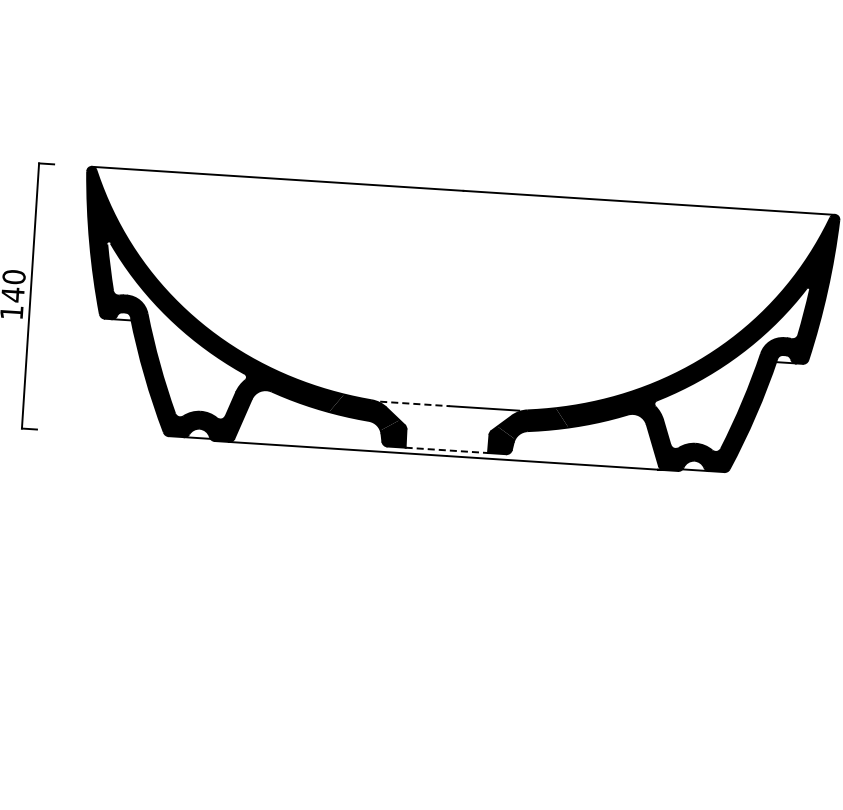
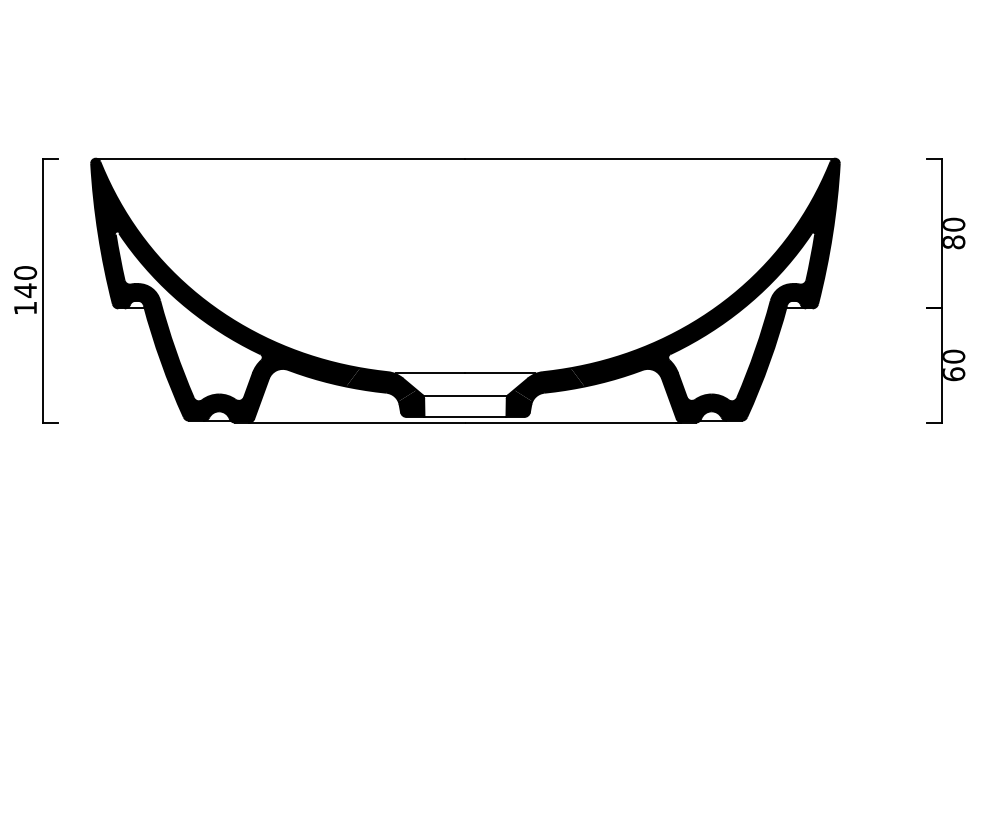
line: (414, 403) -> (430, 372), dashed -> solid
line: (448, 429) -> (465, 396), added
line: (446, 449) -> (465, 416), dashed -> solid

